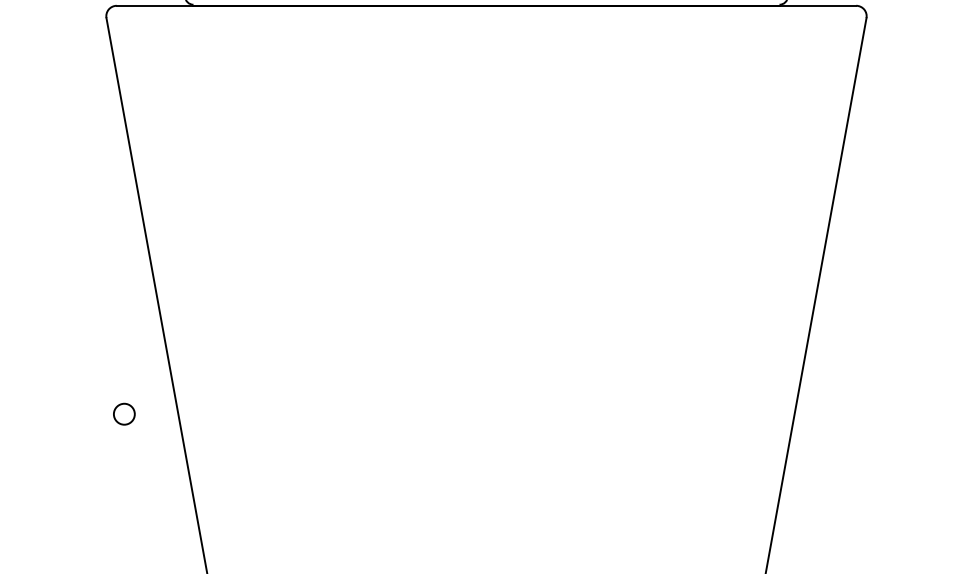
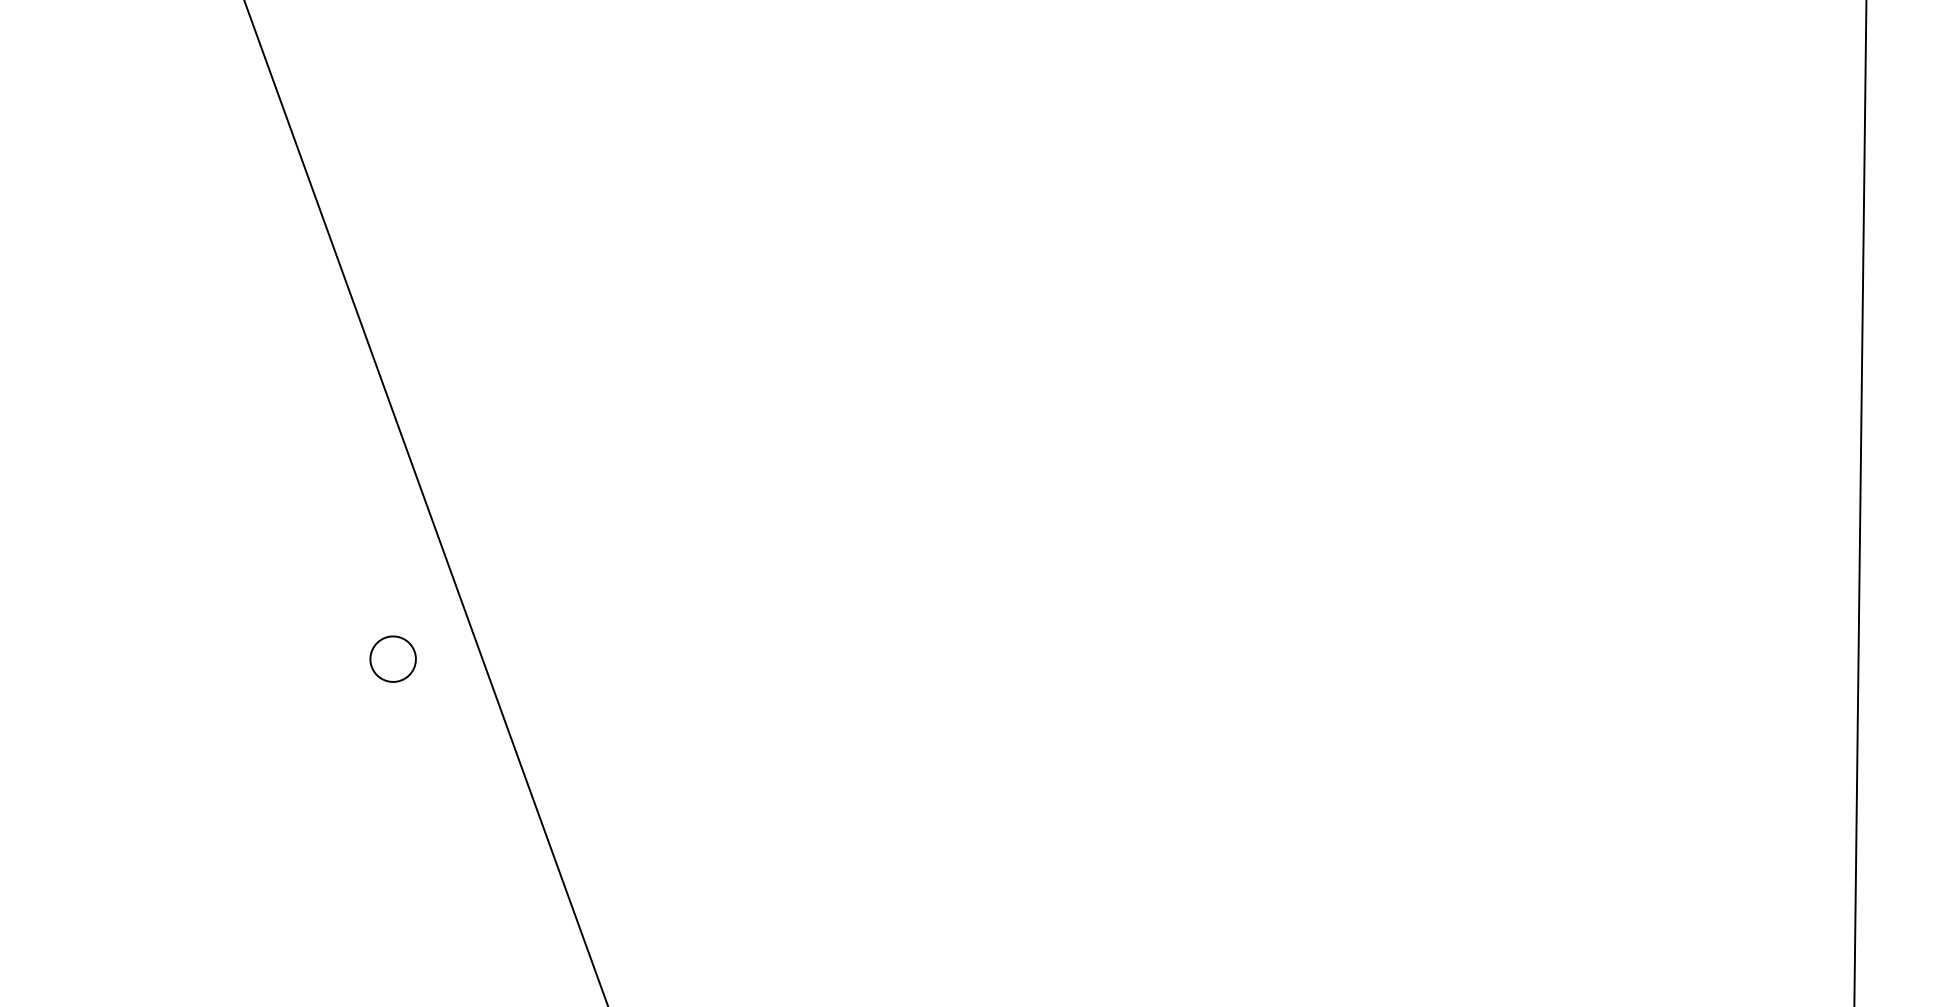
circle: (124, 413) -> (393, 657), moved

